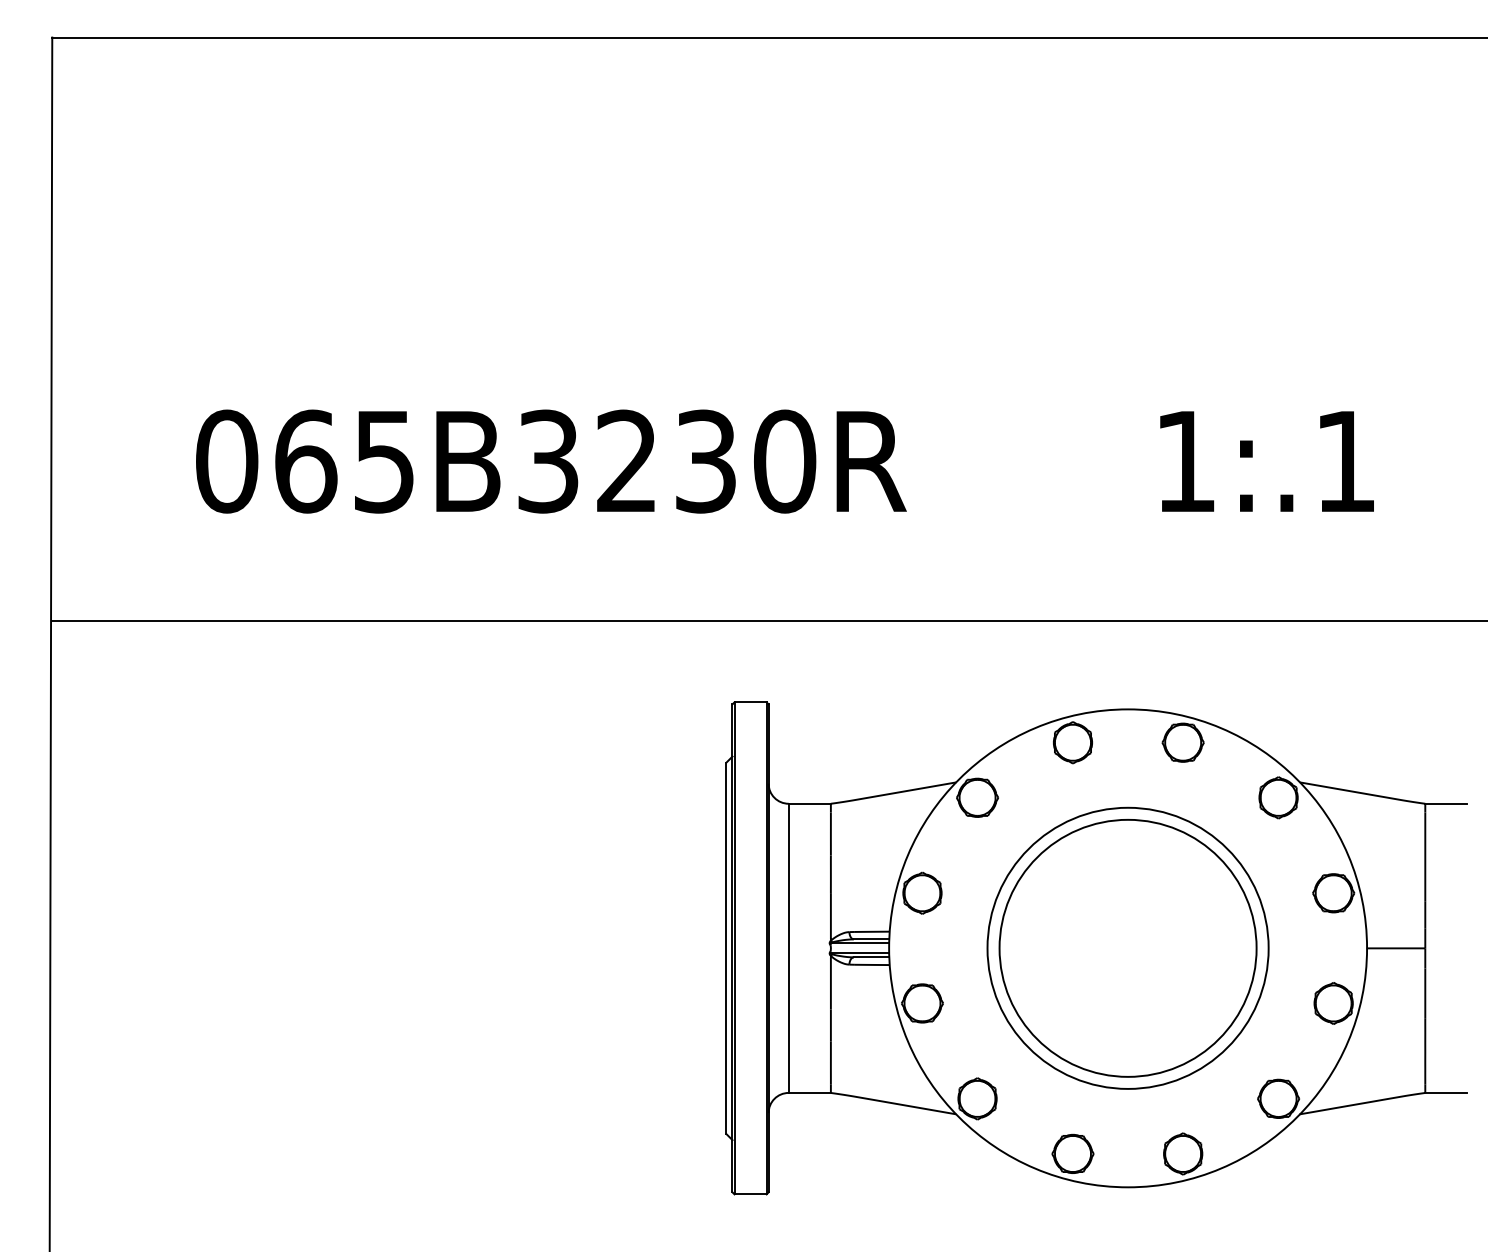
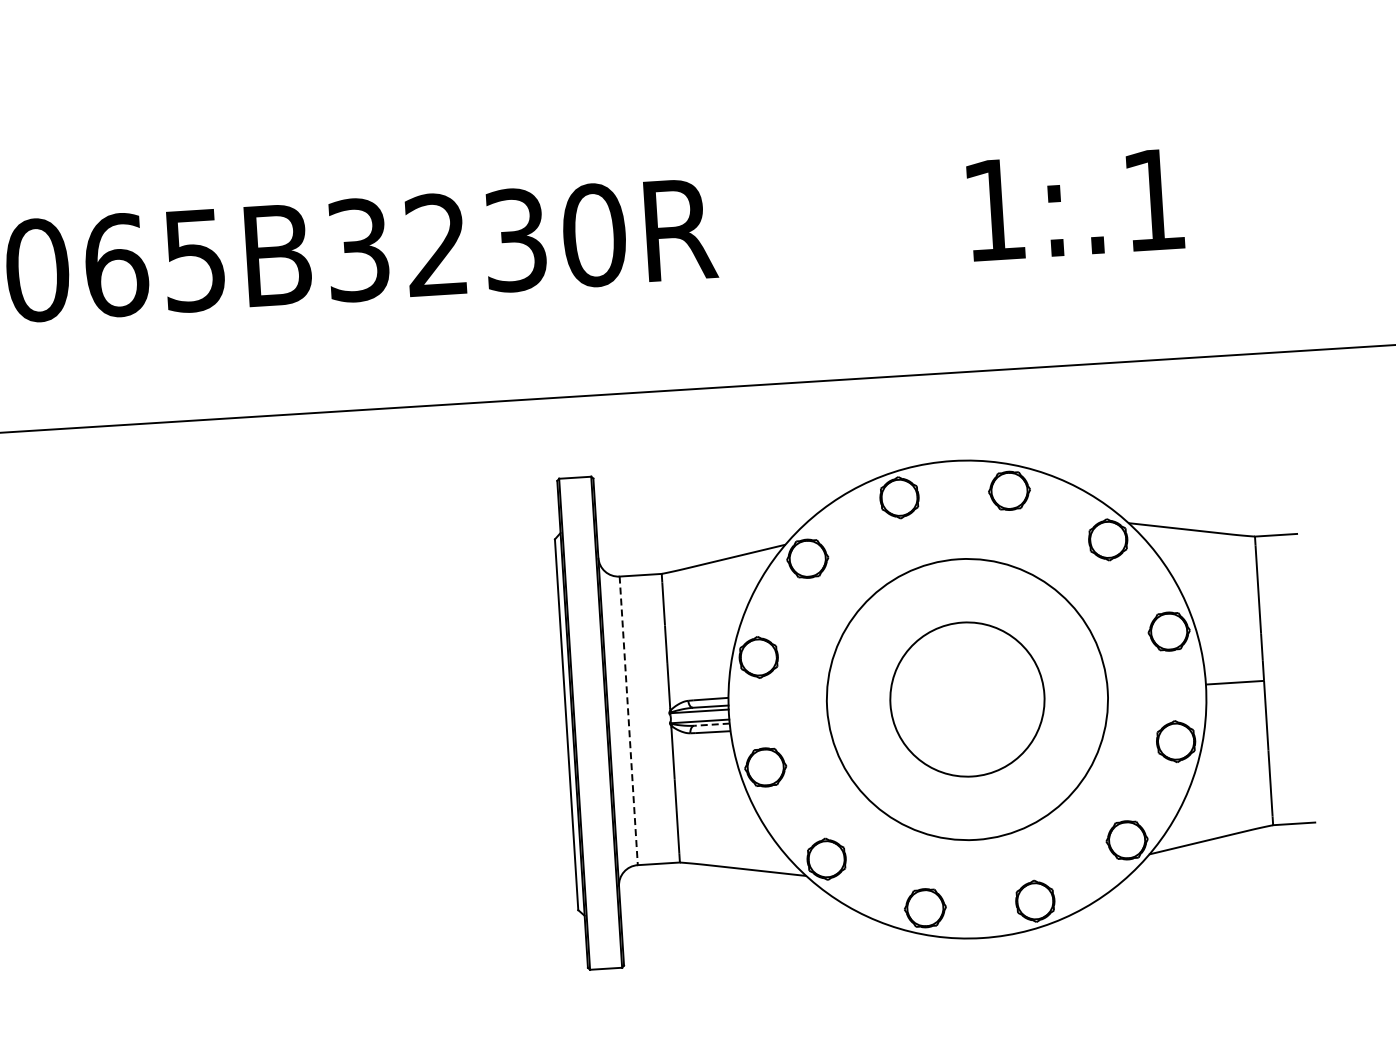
circle: (1127, 947) -> (966, 698), size x0.6
line: (788, 948) -> (628, 721), solid -> dashed
line: (871, 957) -> (711, 724), solid -> dashed

